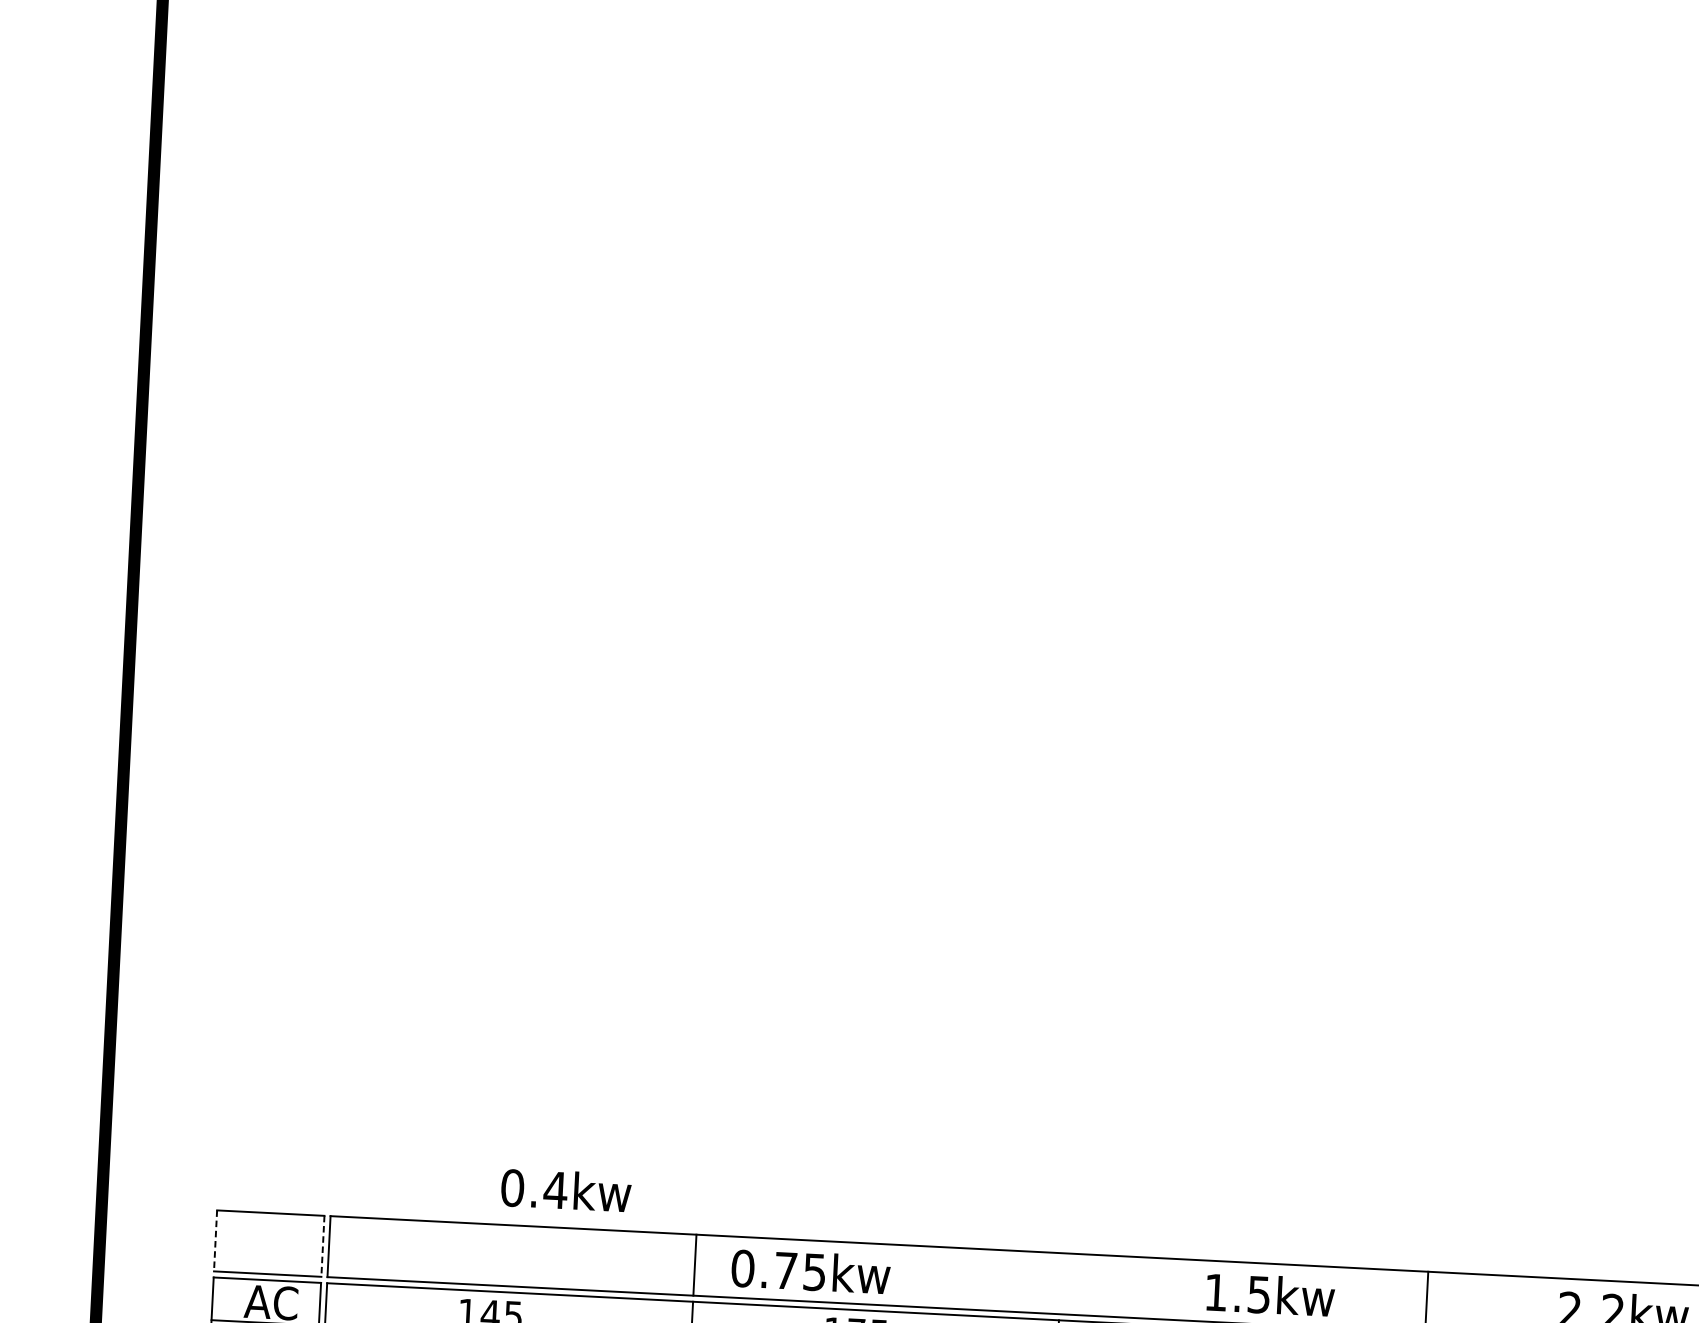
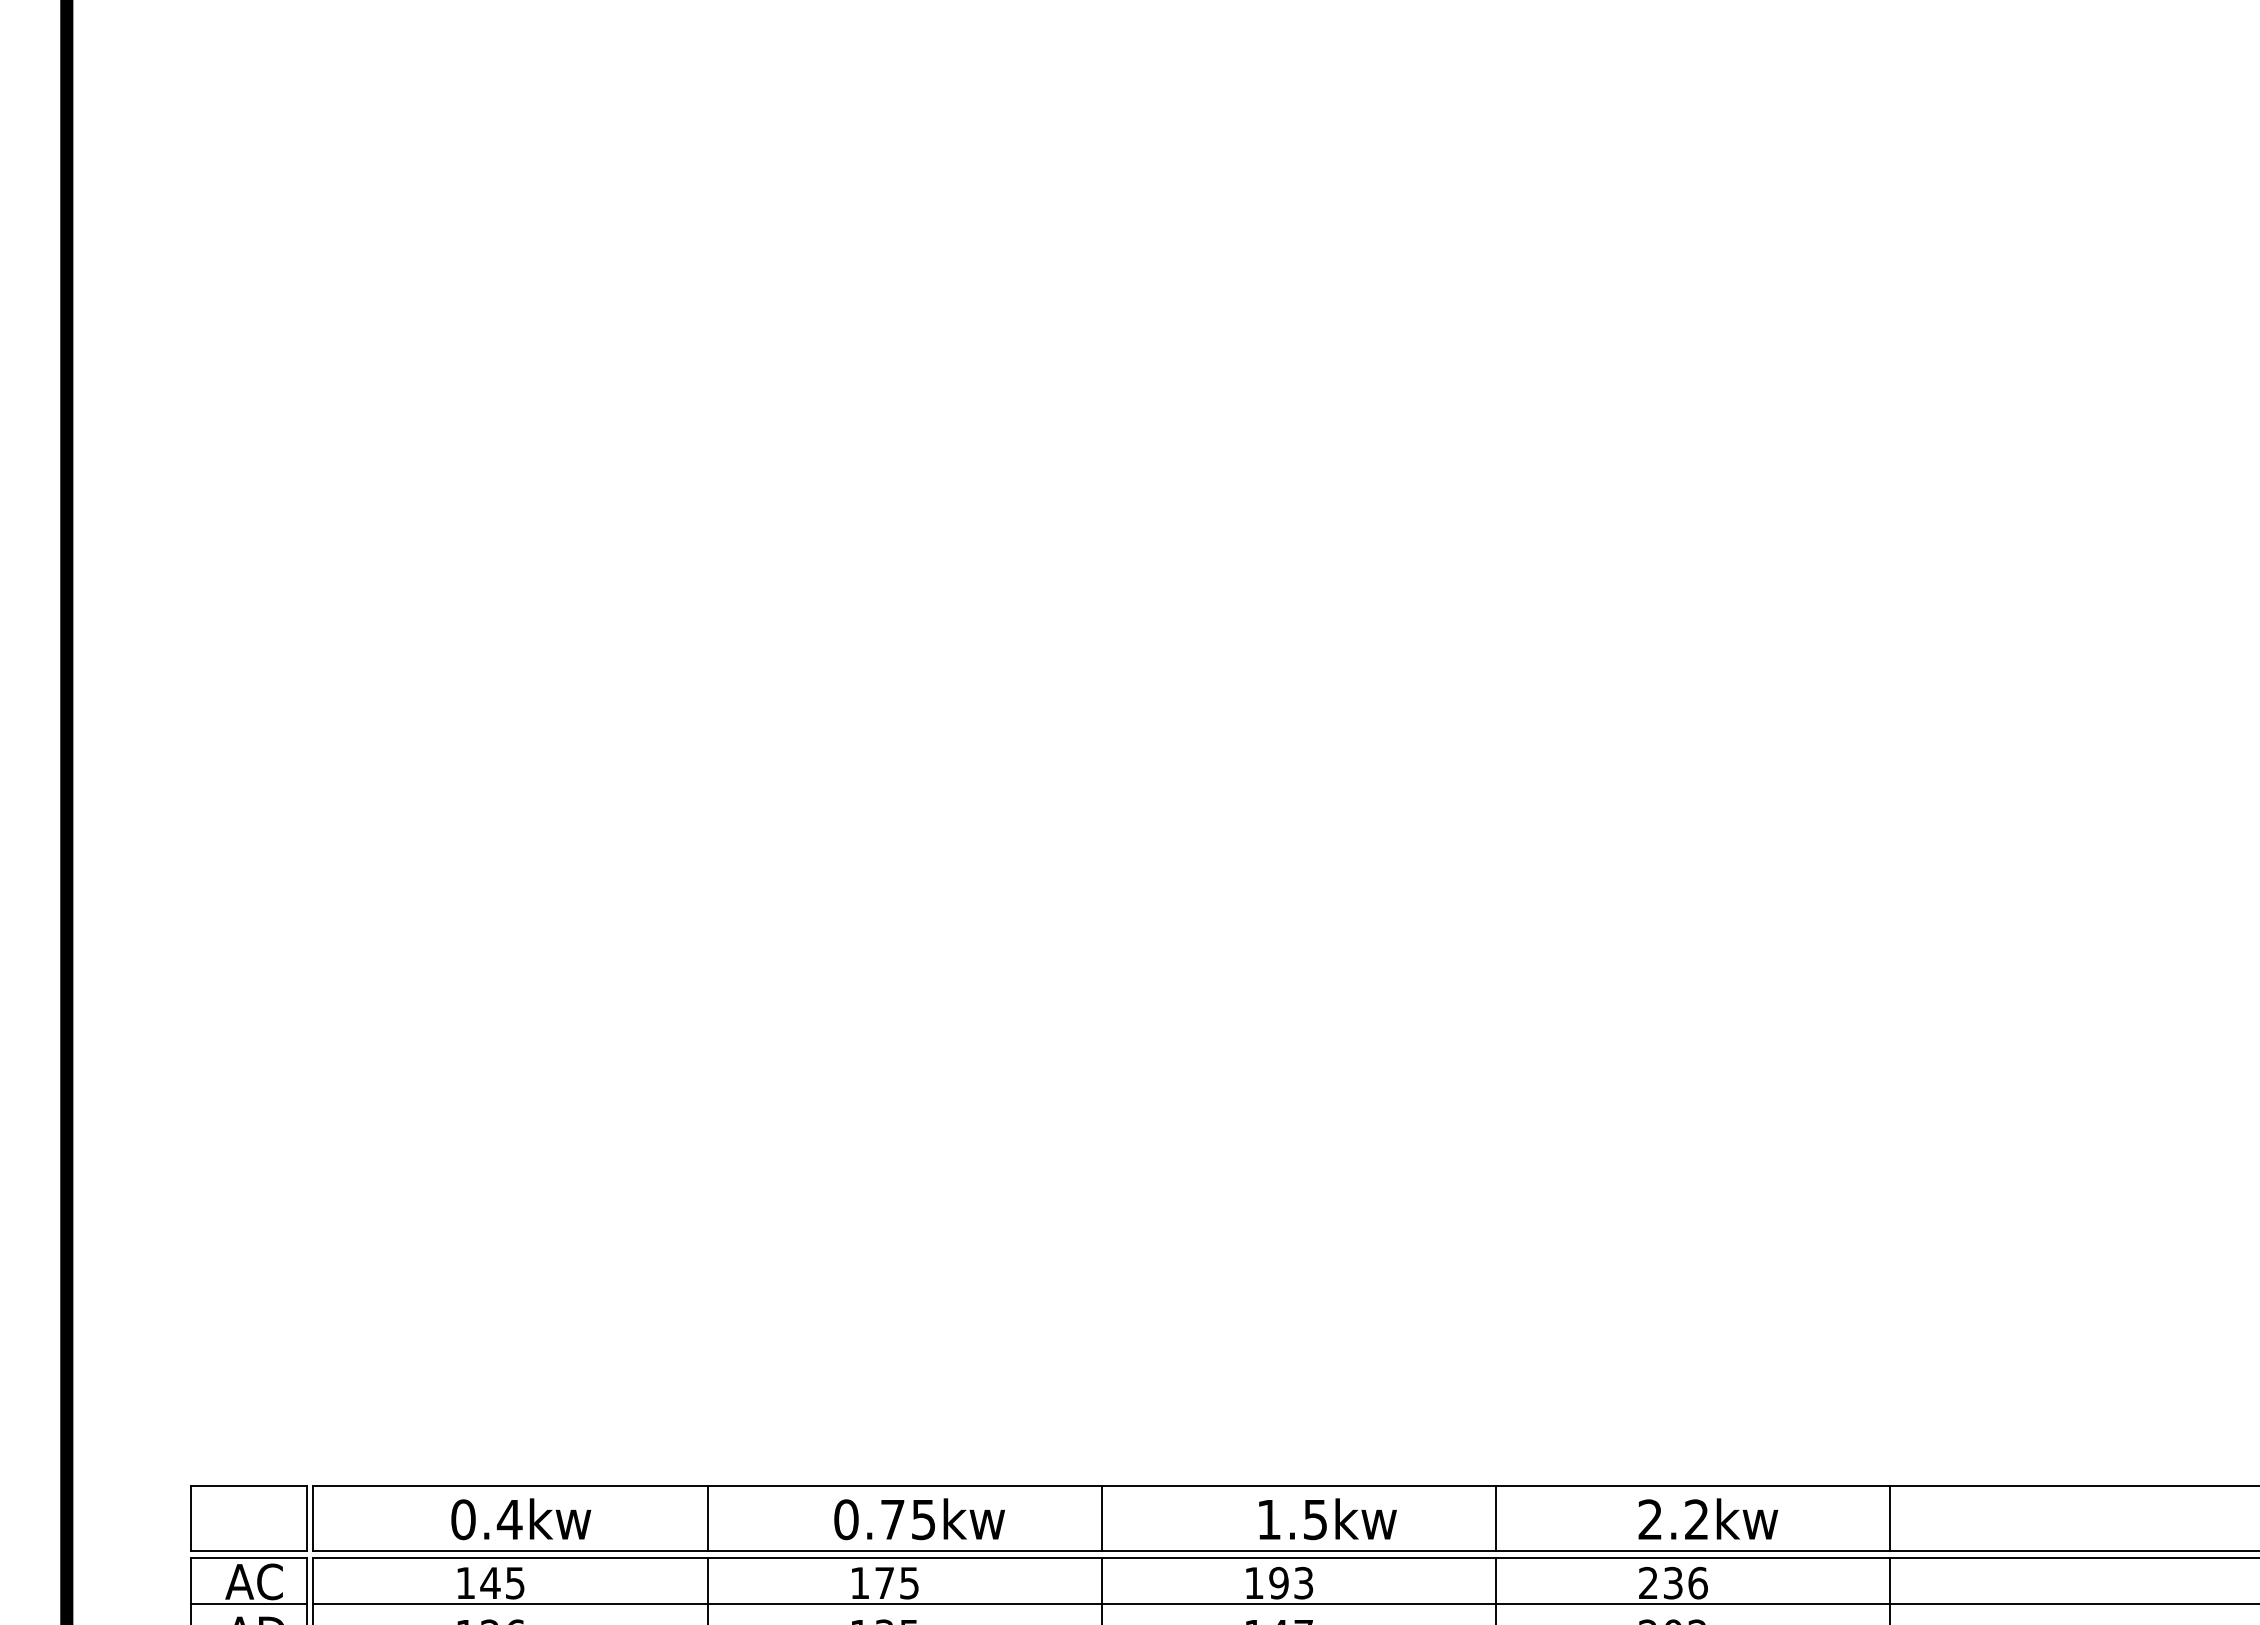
text: (566, 1190) -> (521, 1519), moved
line: (215, 1240) -> (191, 1518), dashed -> solid
line: (322, 1246) -> (306, 1518), dashed -> solid
text: (810, 1271) -> (919, 1519), moved
line: (1060, 1283) -> (1101, 1518), added

